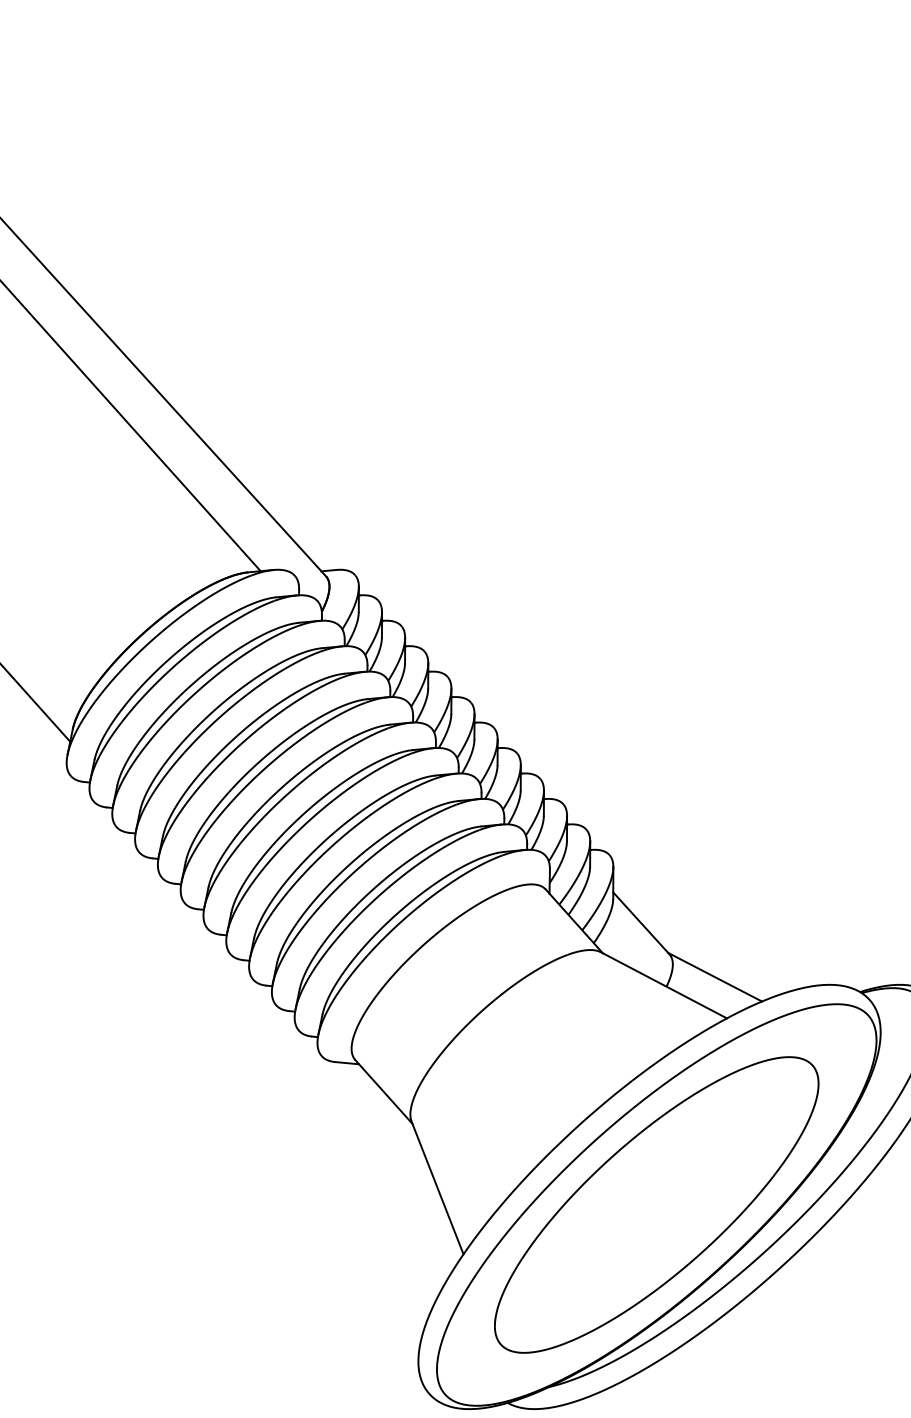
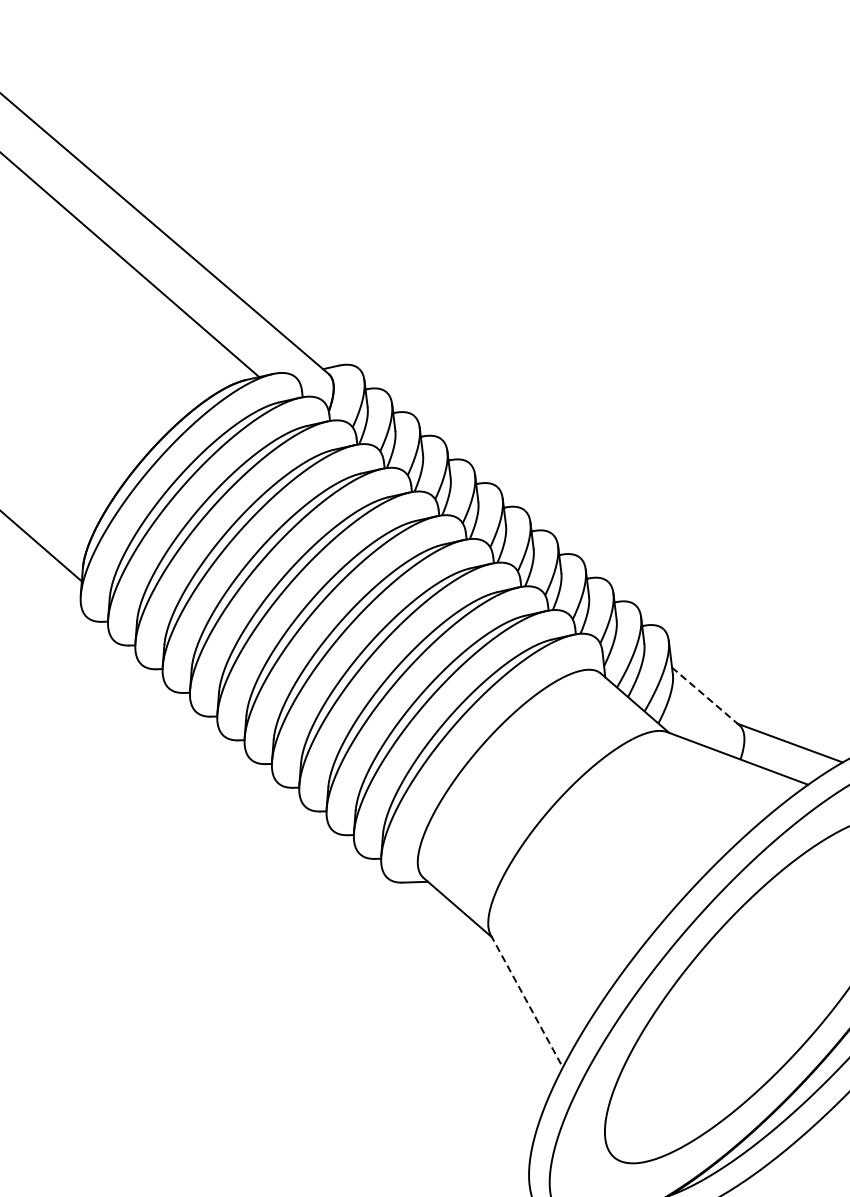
line: (641, 923) -> (705, 696), solid -> dashed
line: (437, 1188) -> (526, 1001), solid -> dashed

